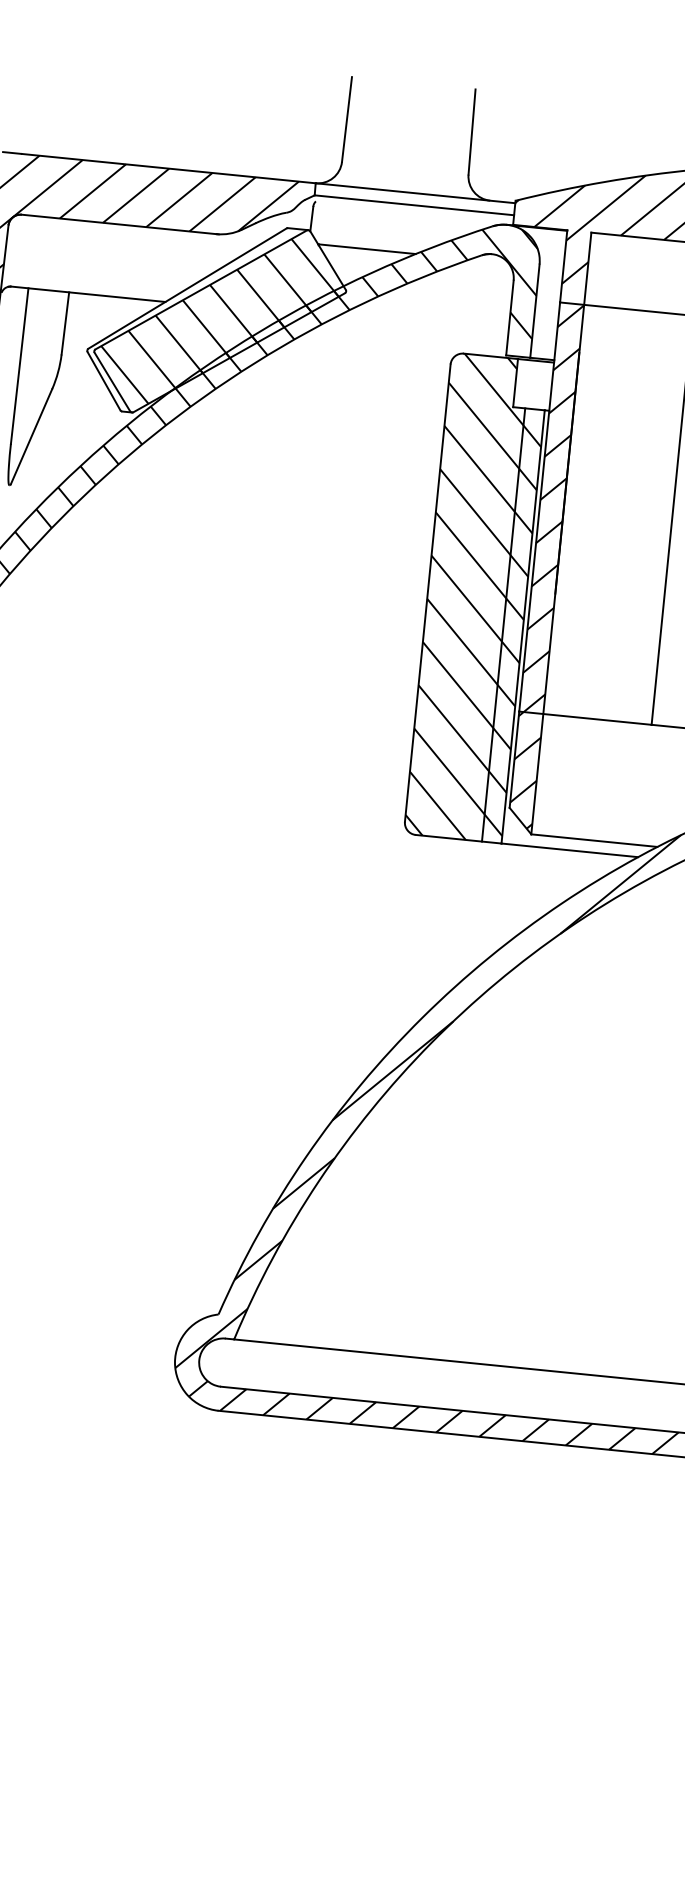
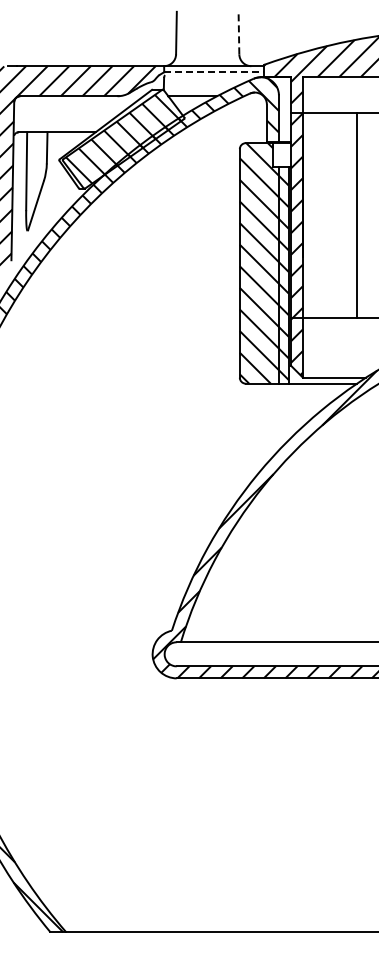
line: (471, 130) -> (238, 32), solid -> dashed
line: (415, 205) -> (214, 72), solid -> dashed

